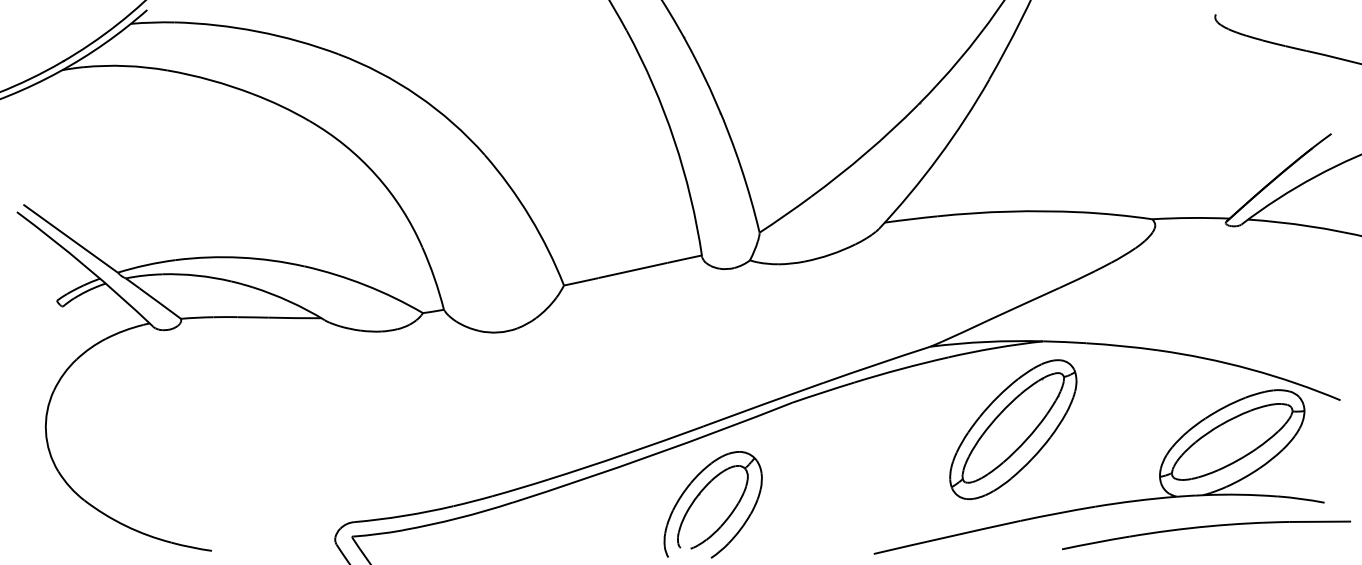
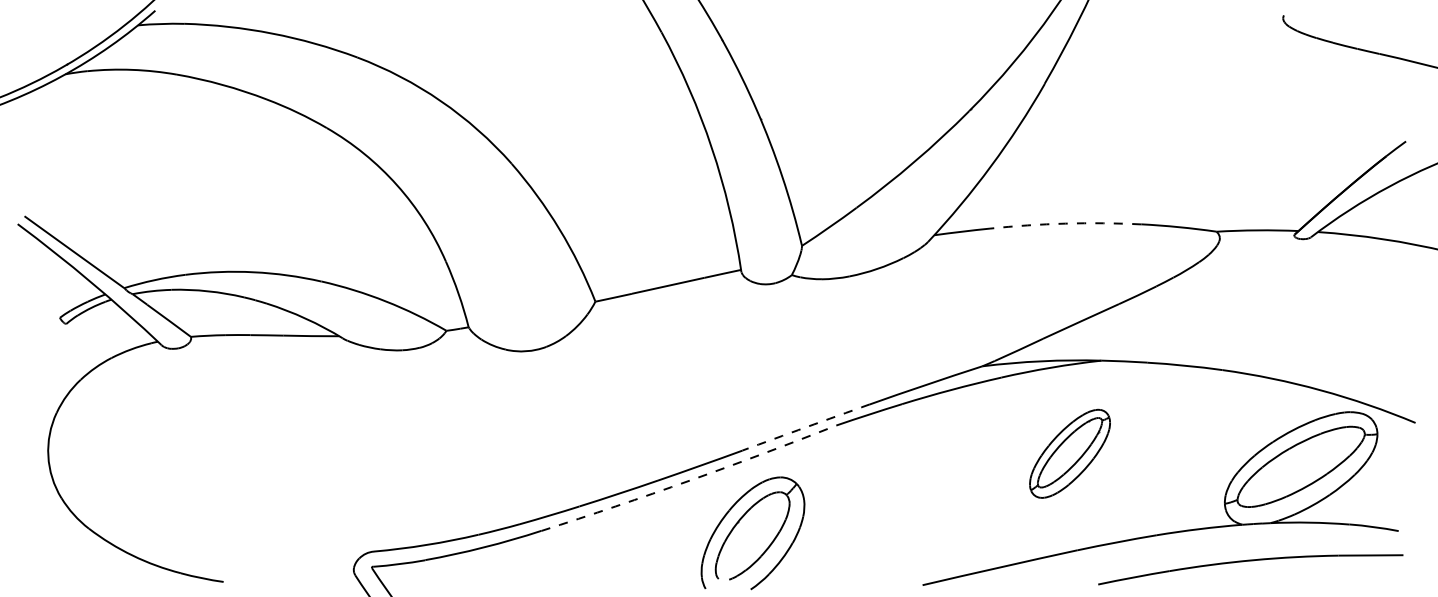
arc: (1009, 211) -> (1065, 223), solid -> dashed
arc: (763, 404) -> (806, 427), solid -> dashed
part: (1013, 429) -> (1070, 453), size x0.6
arc: (653, 454) -> (689, 480), solid -> dashed
part: (1206, 527) -> (1250, 561), moved

